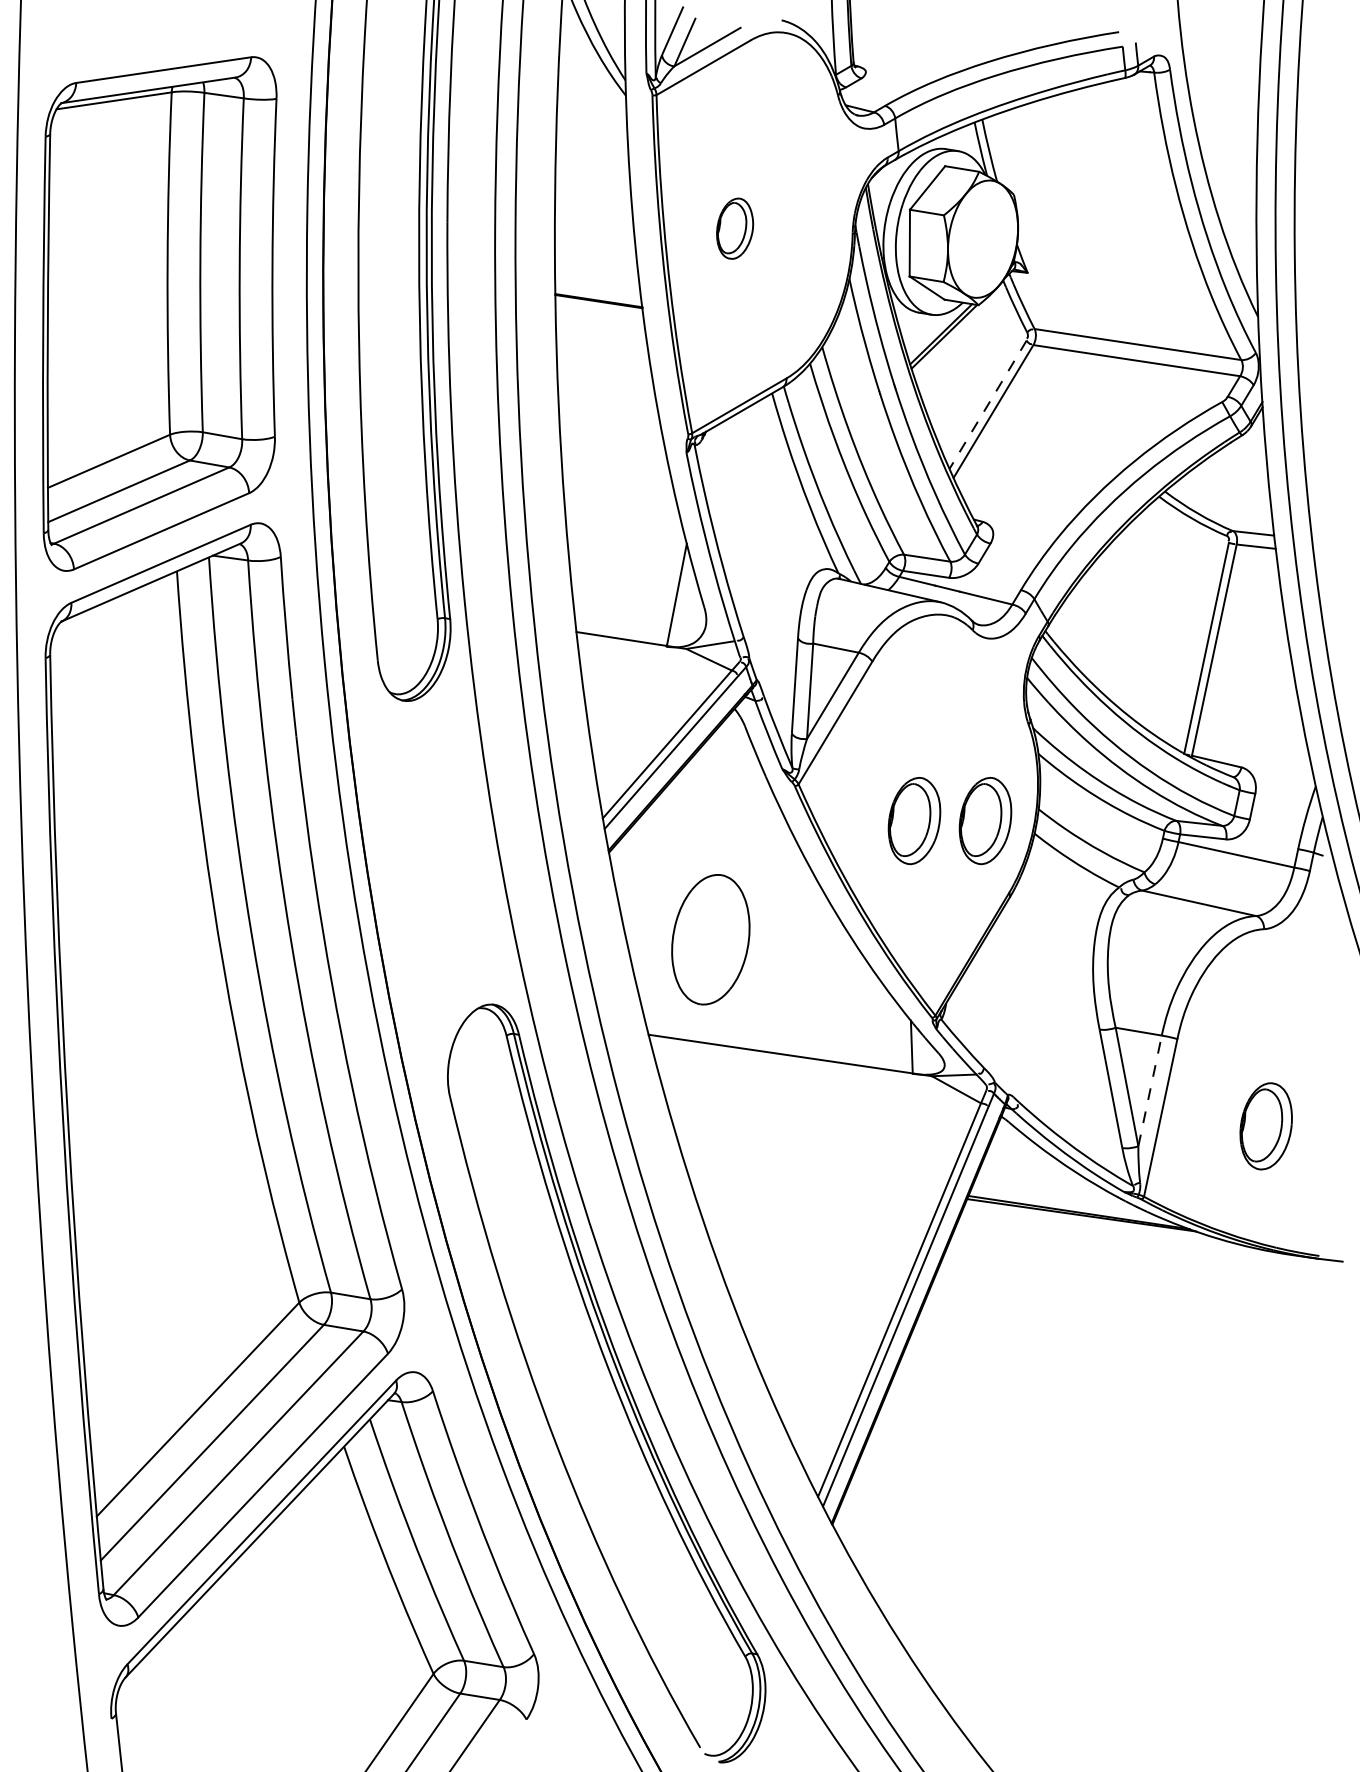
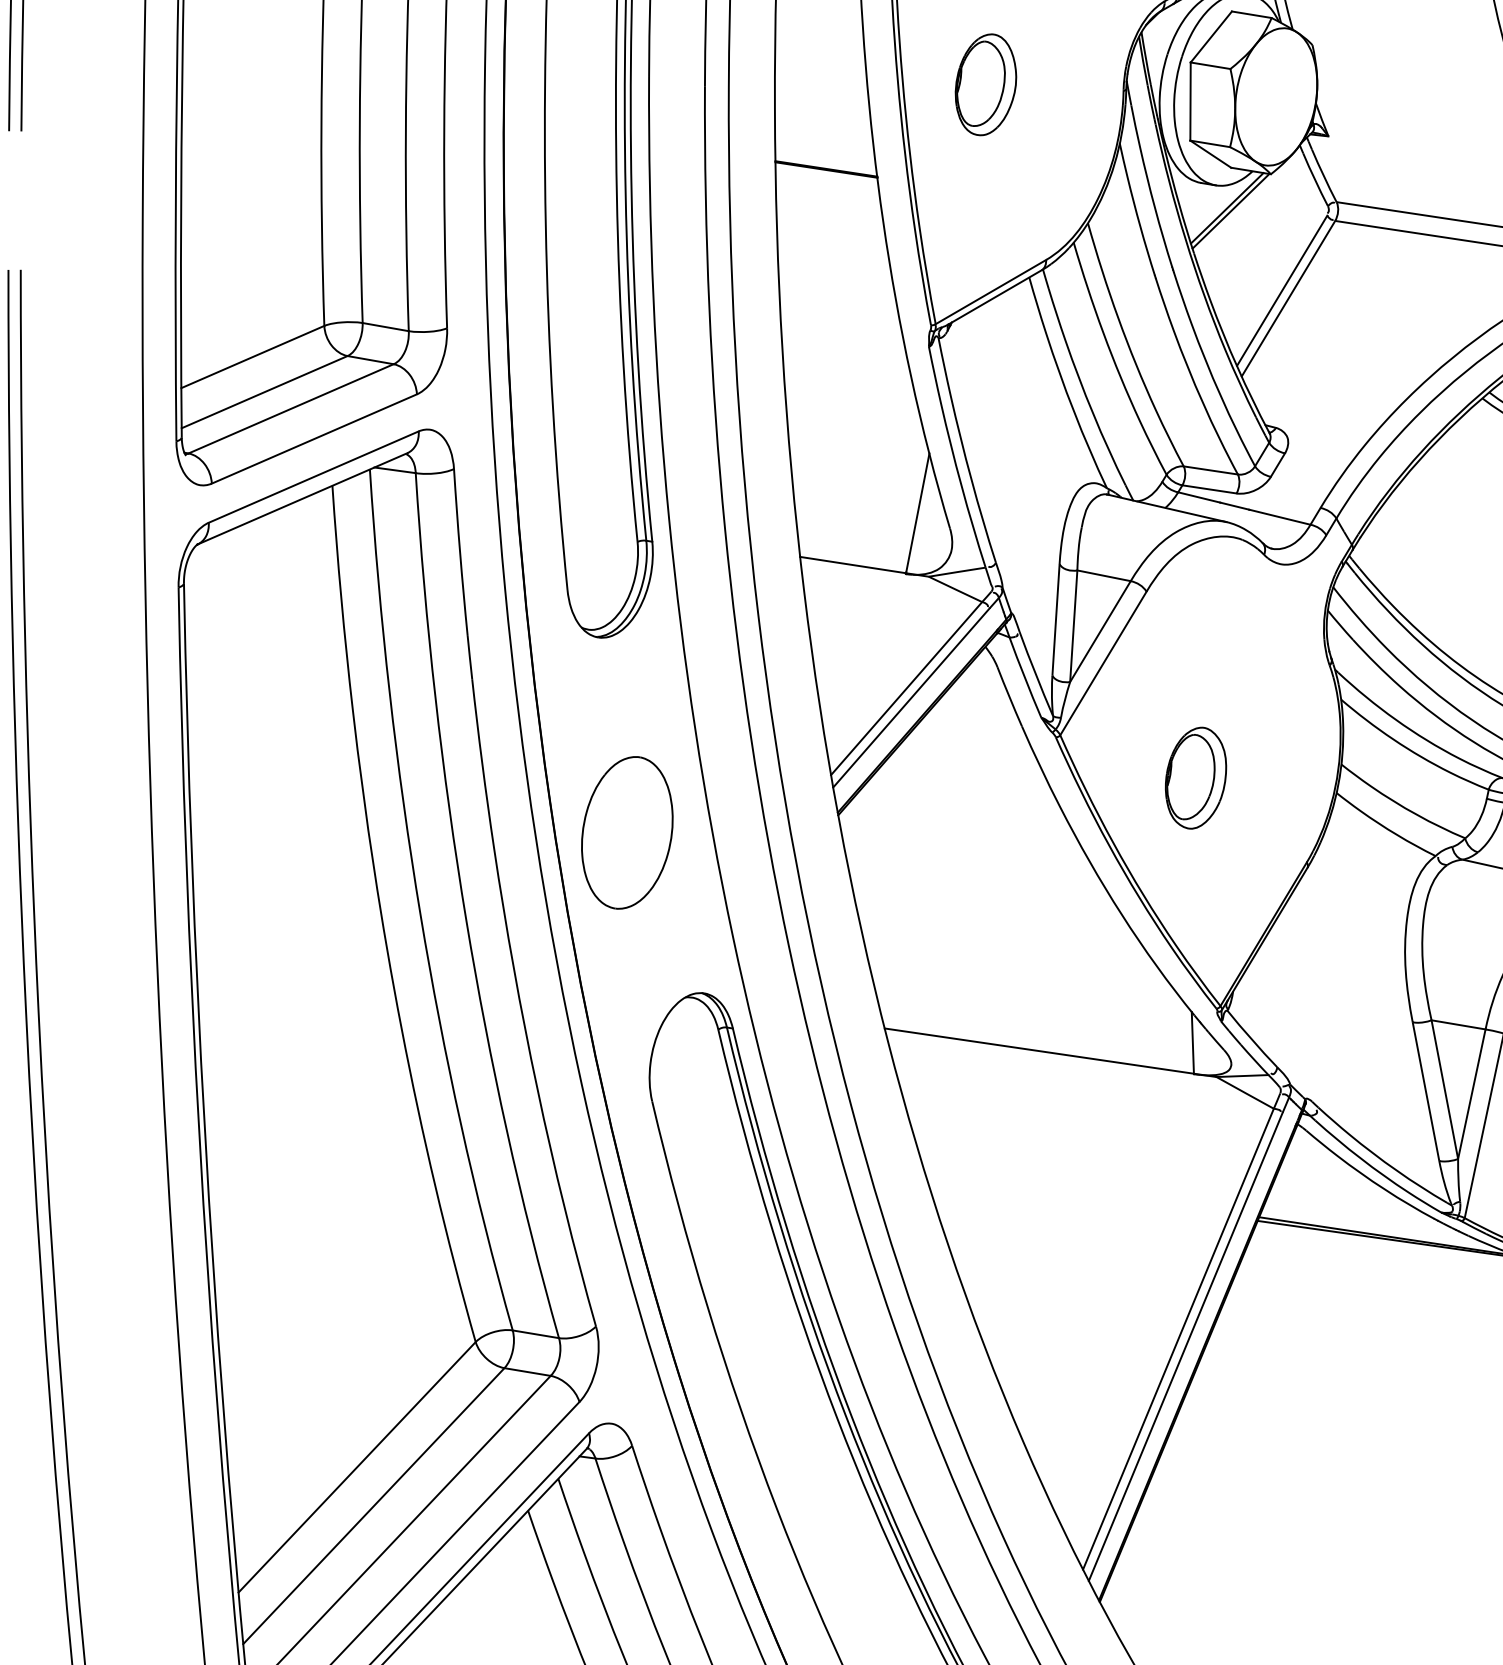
part: (734, 228) -> (985, 84), size x1.43
line: (988, 404) -> (1282, 290), dashed -> solid
part: (985, 821) -> (1279, 778), removed
part: (710, 939) -> (626, 832), moved
line: (1150, 1090) -> (1472, 1093), dashed -> solid

